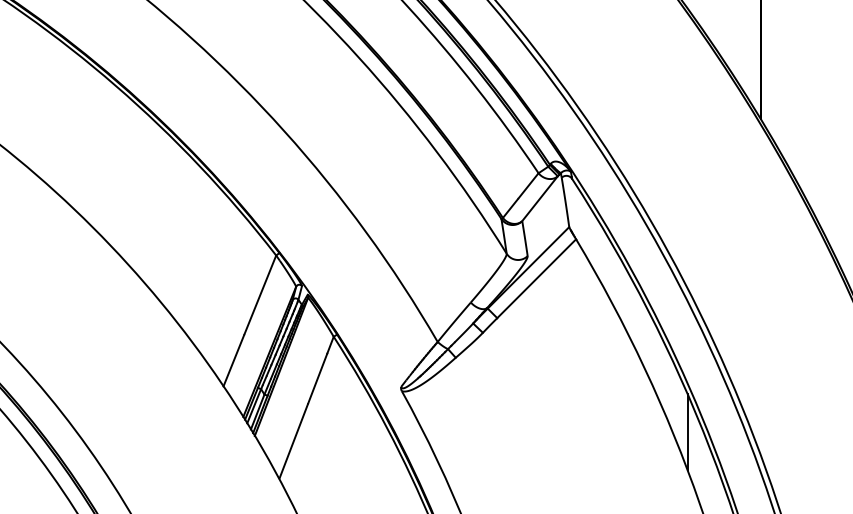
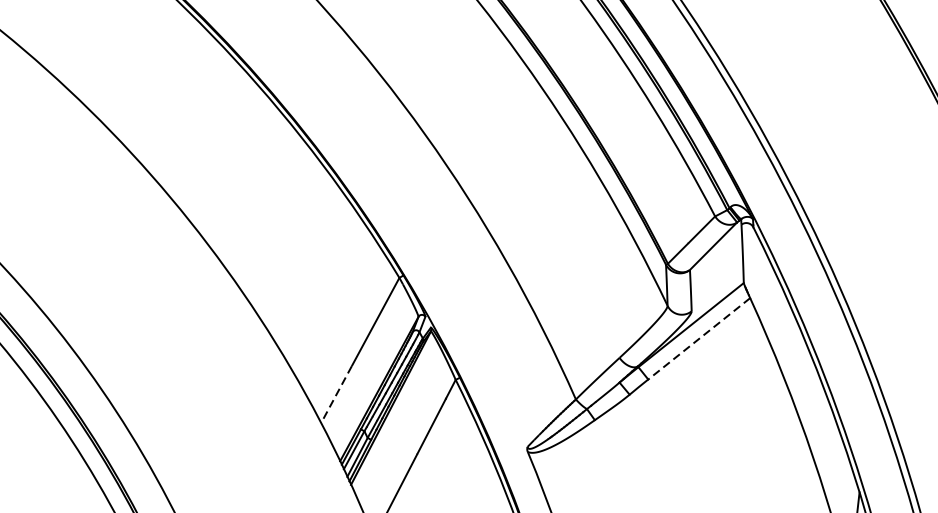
line: (536, 278) -> (699, 338), solid -> dashed
line: (233, 360) -> (336, 394), solid -> dashed

